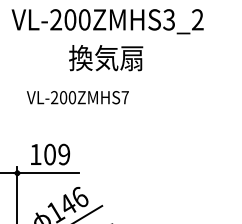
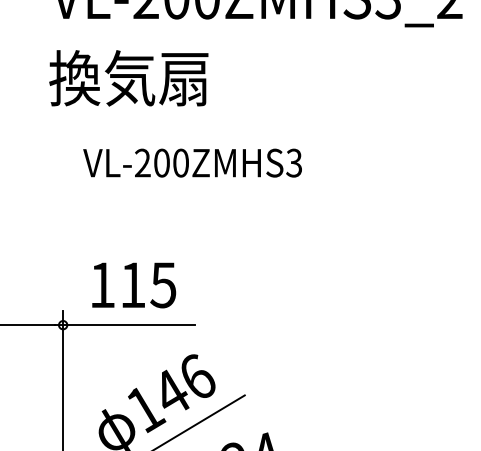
text: (106, 58) -> (129, 79), moved
text: (124, 97) -> (292, 162), VL-200ZMHS7 -> VL-200ZMHS3
text: (57, 154) -> (149, 284), 109 -> 115

